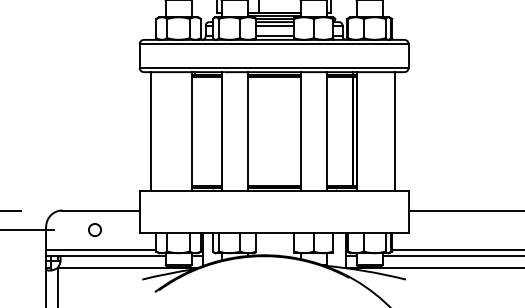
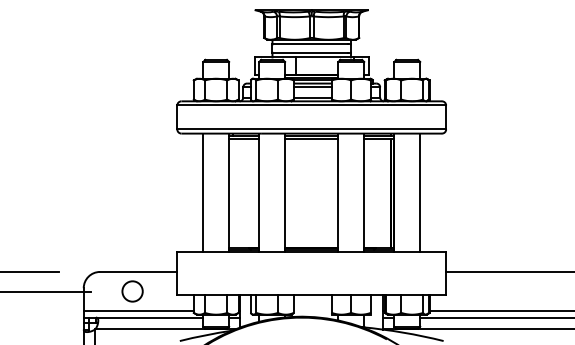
line: (150, 131) -> (203, 192), moved
line: (394, 131) -> (420, 192), moved
circle: (94, 230) -> (132, 291), size x1.67

